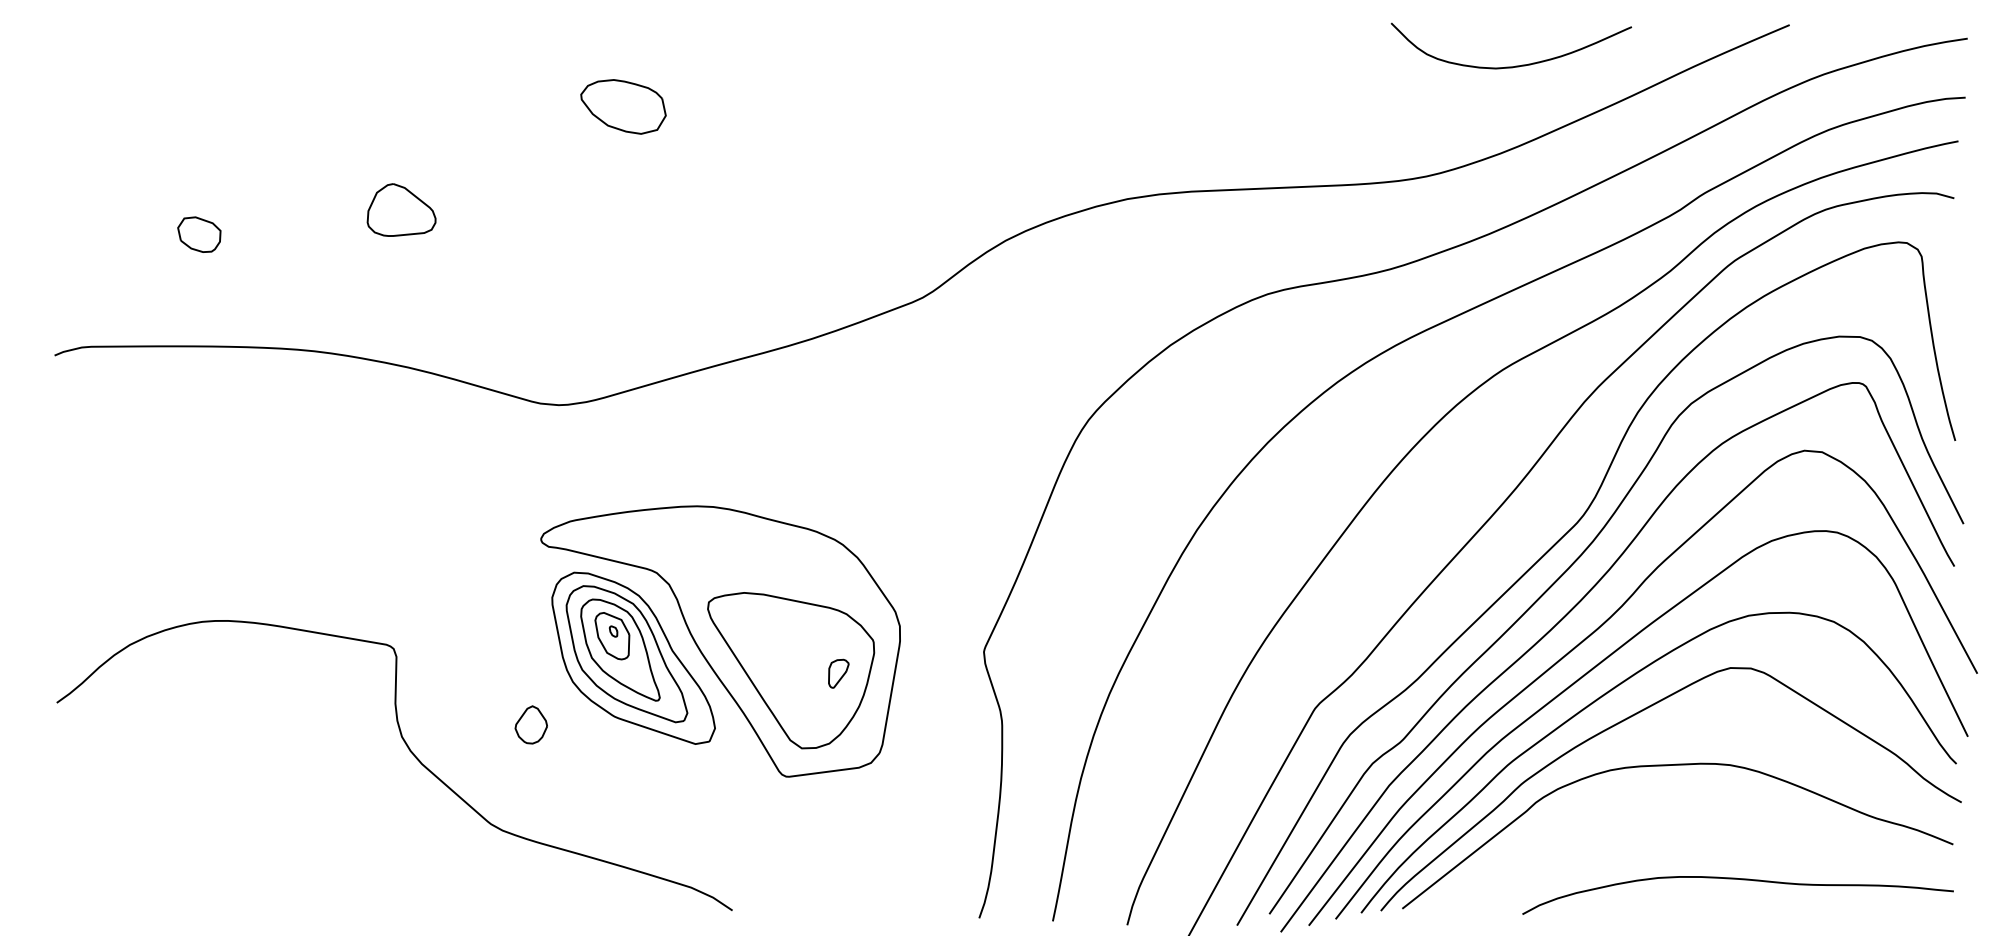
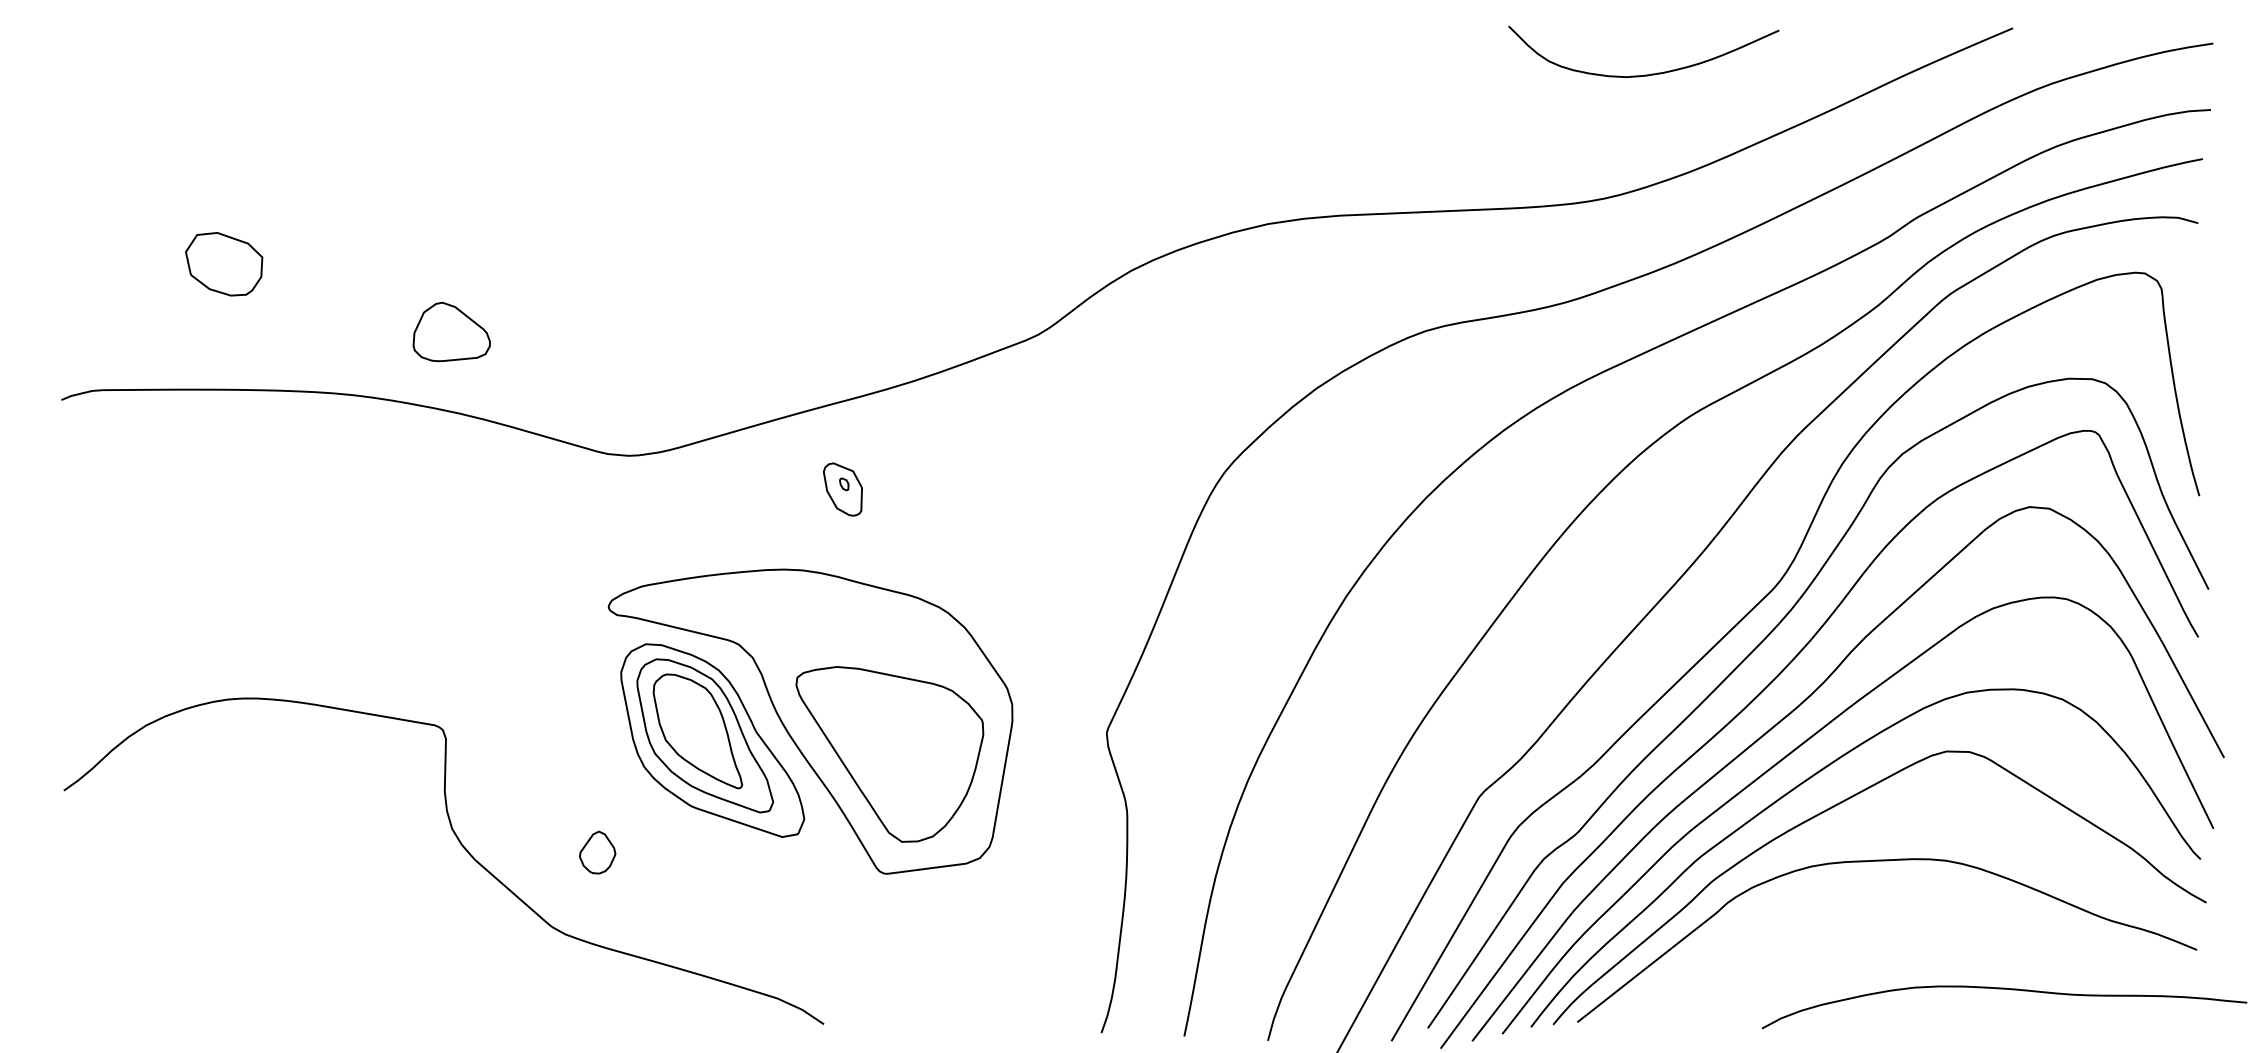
curve: (1515, 65) -> (1648, 73), moved
part: (623, 106) -> (701, 119), removed
part: (401, 209) -> (451, 331), moved
part: (199, 234) -> (224, 263), size x1.6
part: (612, 636) -> (843, 489), moved
part: (838, 673) -> (943, 757), removed
part: (530, 724) -> (596, 852), moved
curve: (1742, 880) -> (2009, 990), moved

